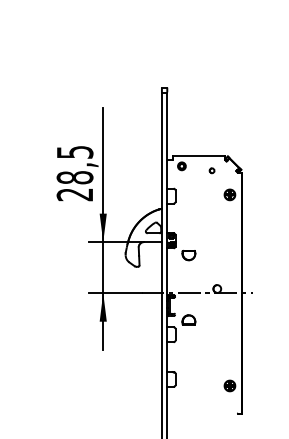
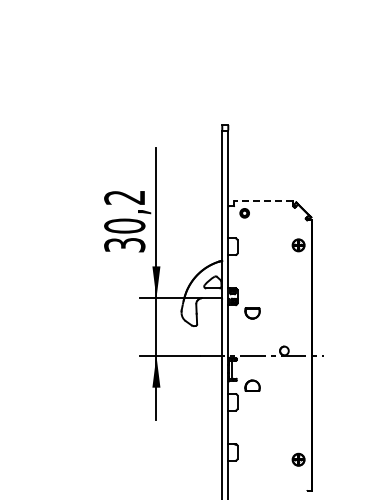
line: (198, 155) -> (263, 201), solid -> dashed
part: (212, 170) -> (278, 217), removed
text: (74, 173) -> (124, 221), 28,5 -> 30,2

